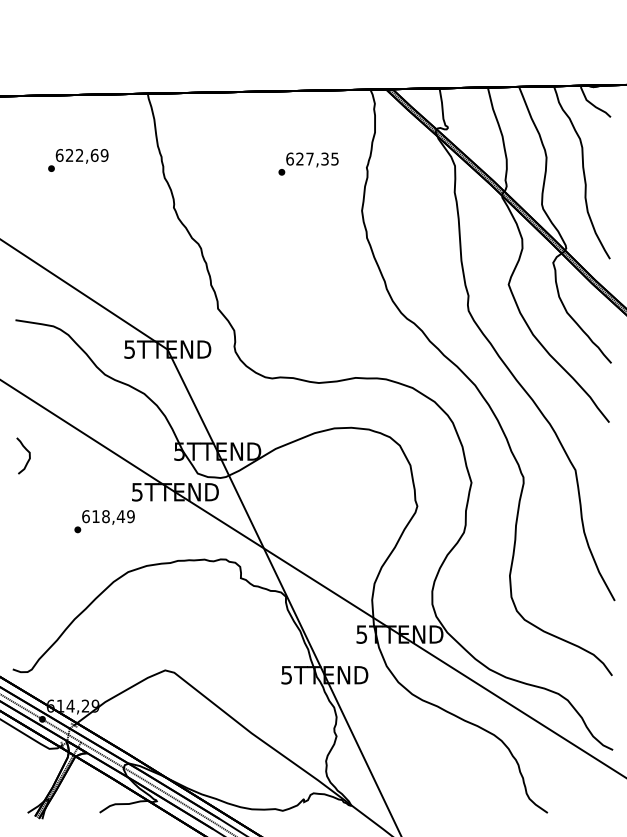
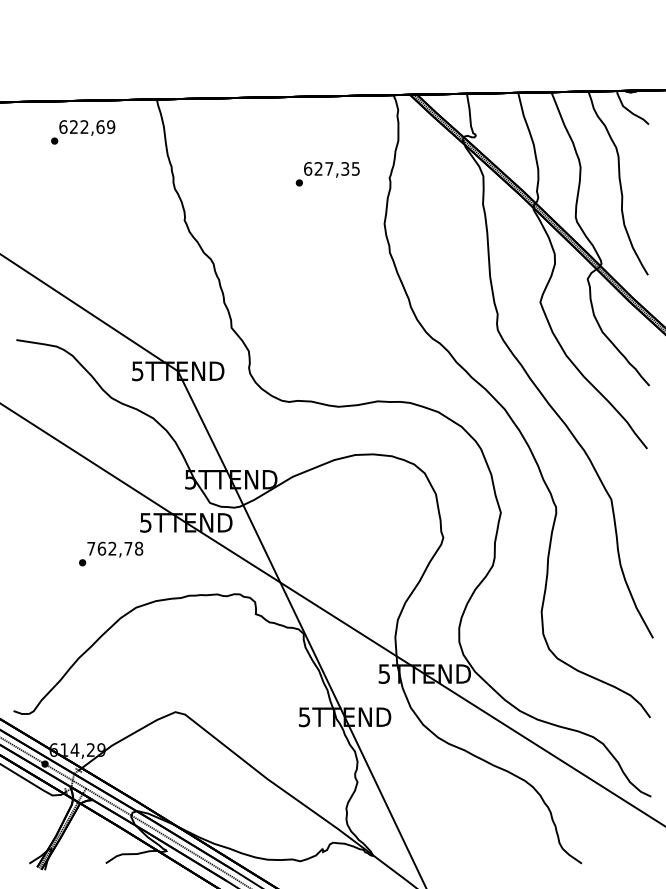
text: (78, 160) -> (83, 132), moved
curve: (26, 451) -> (28, 479), removed
text: (108, 516) -> (115, 548), 618,49 -> 762,78

